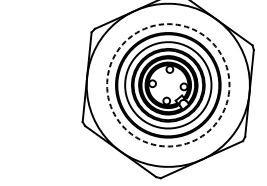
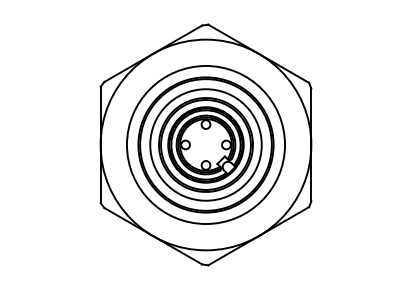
circle: (167, 84) -> (205, 144), dashed -> solid

